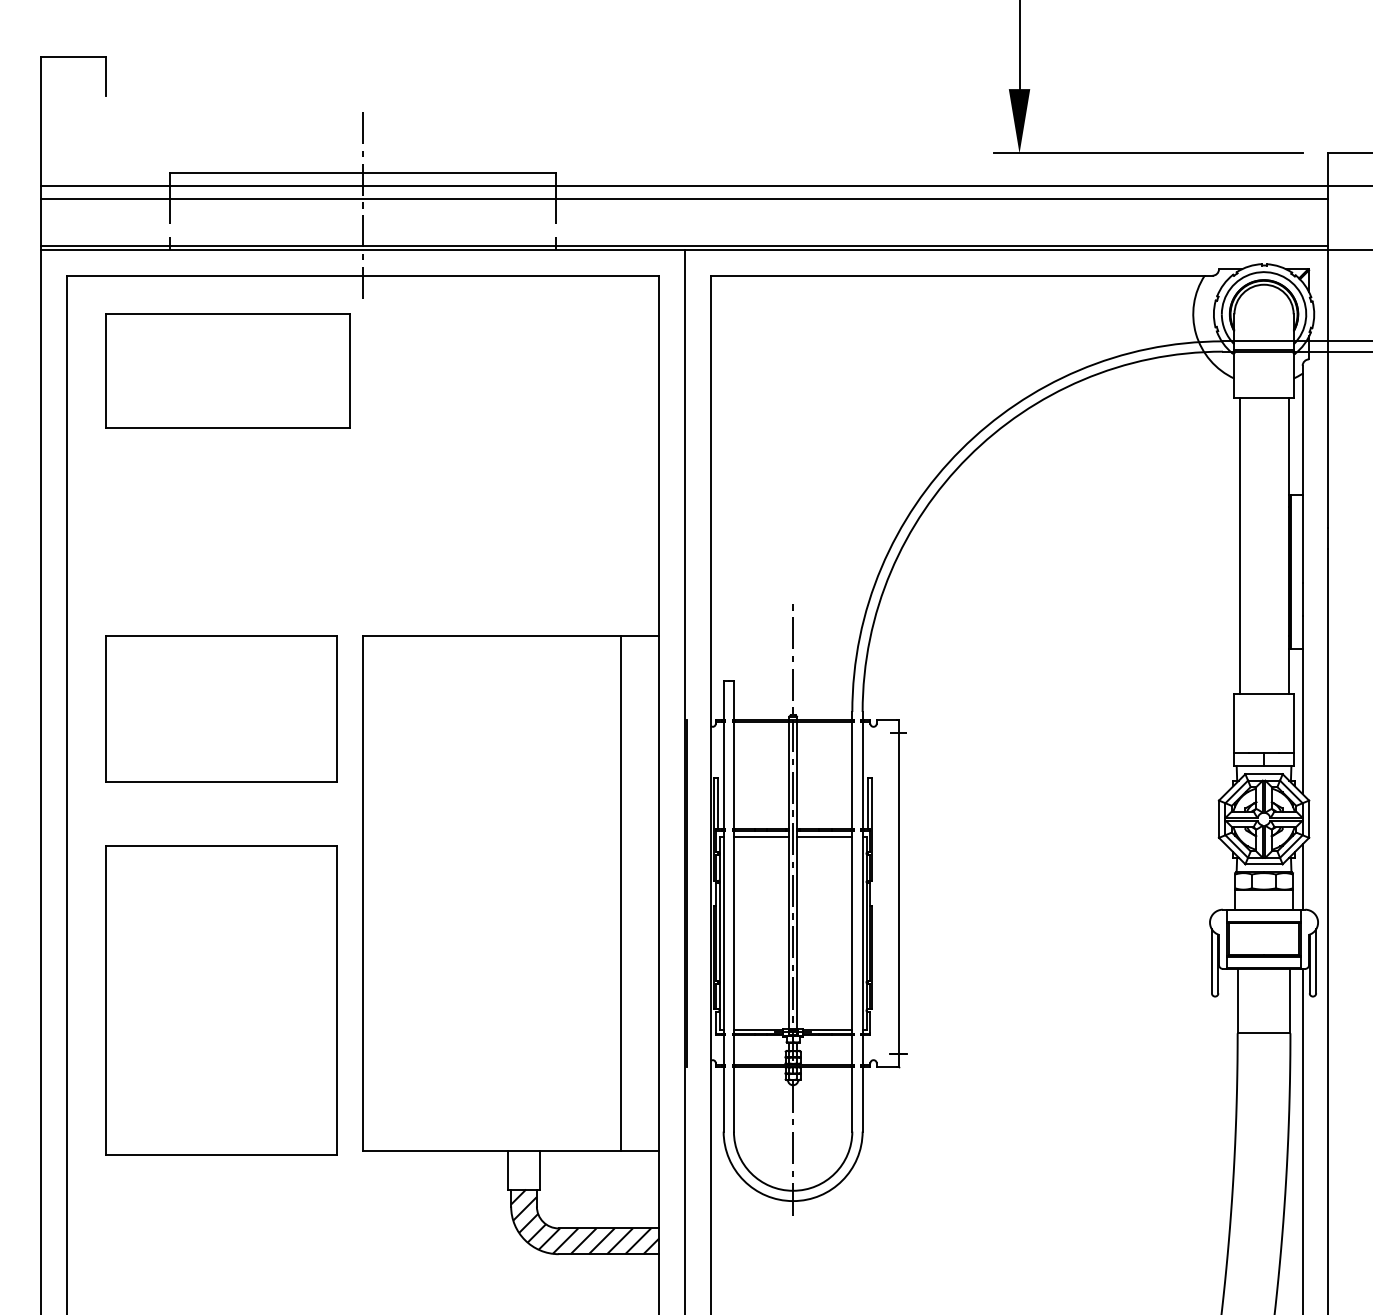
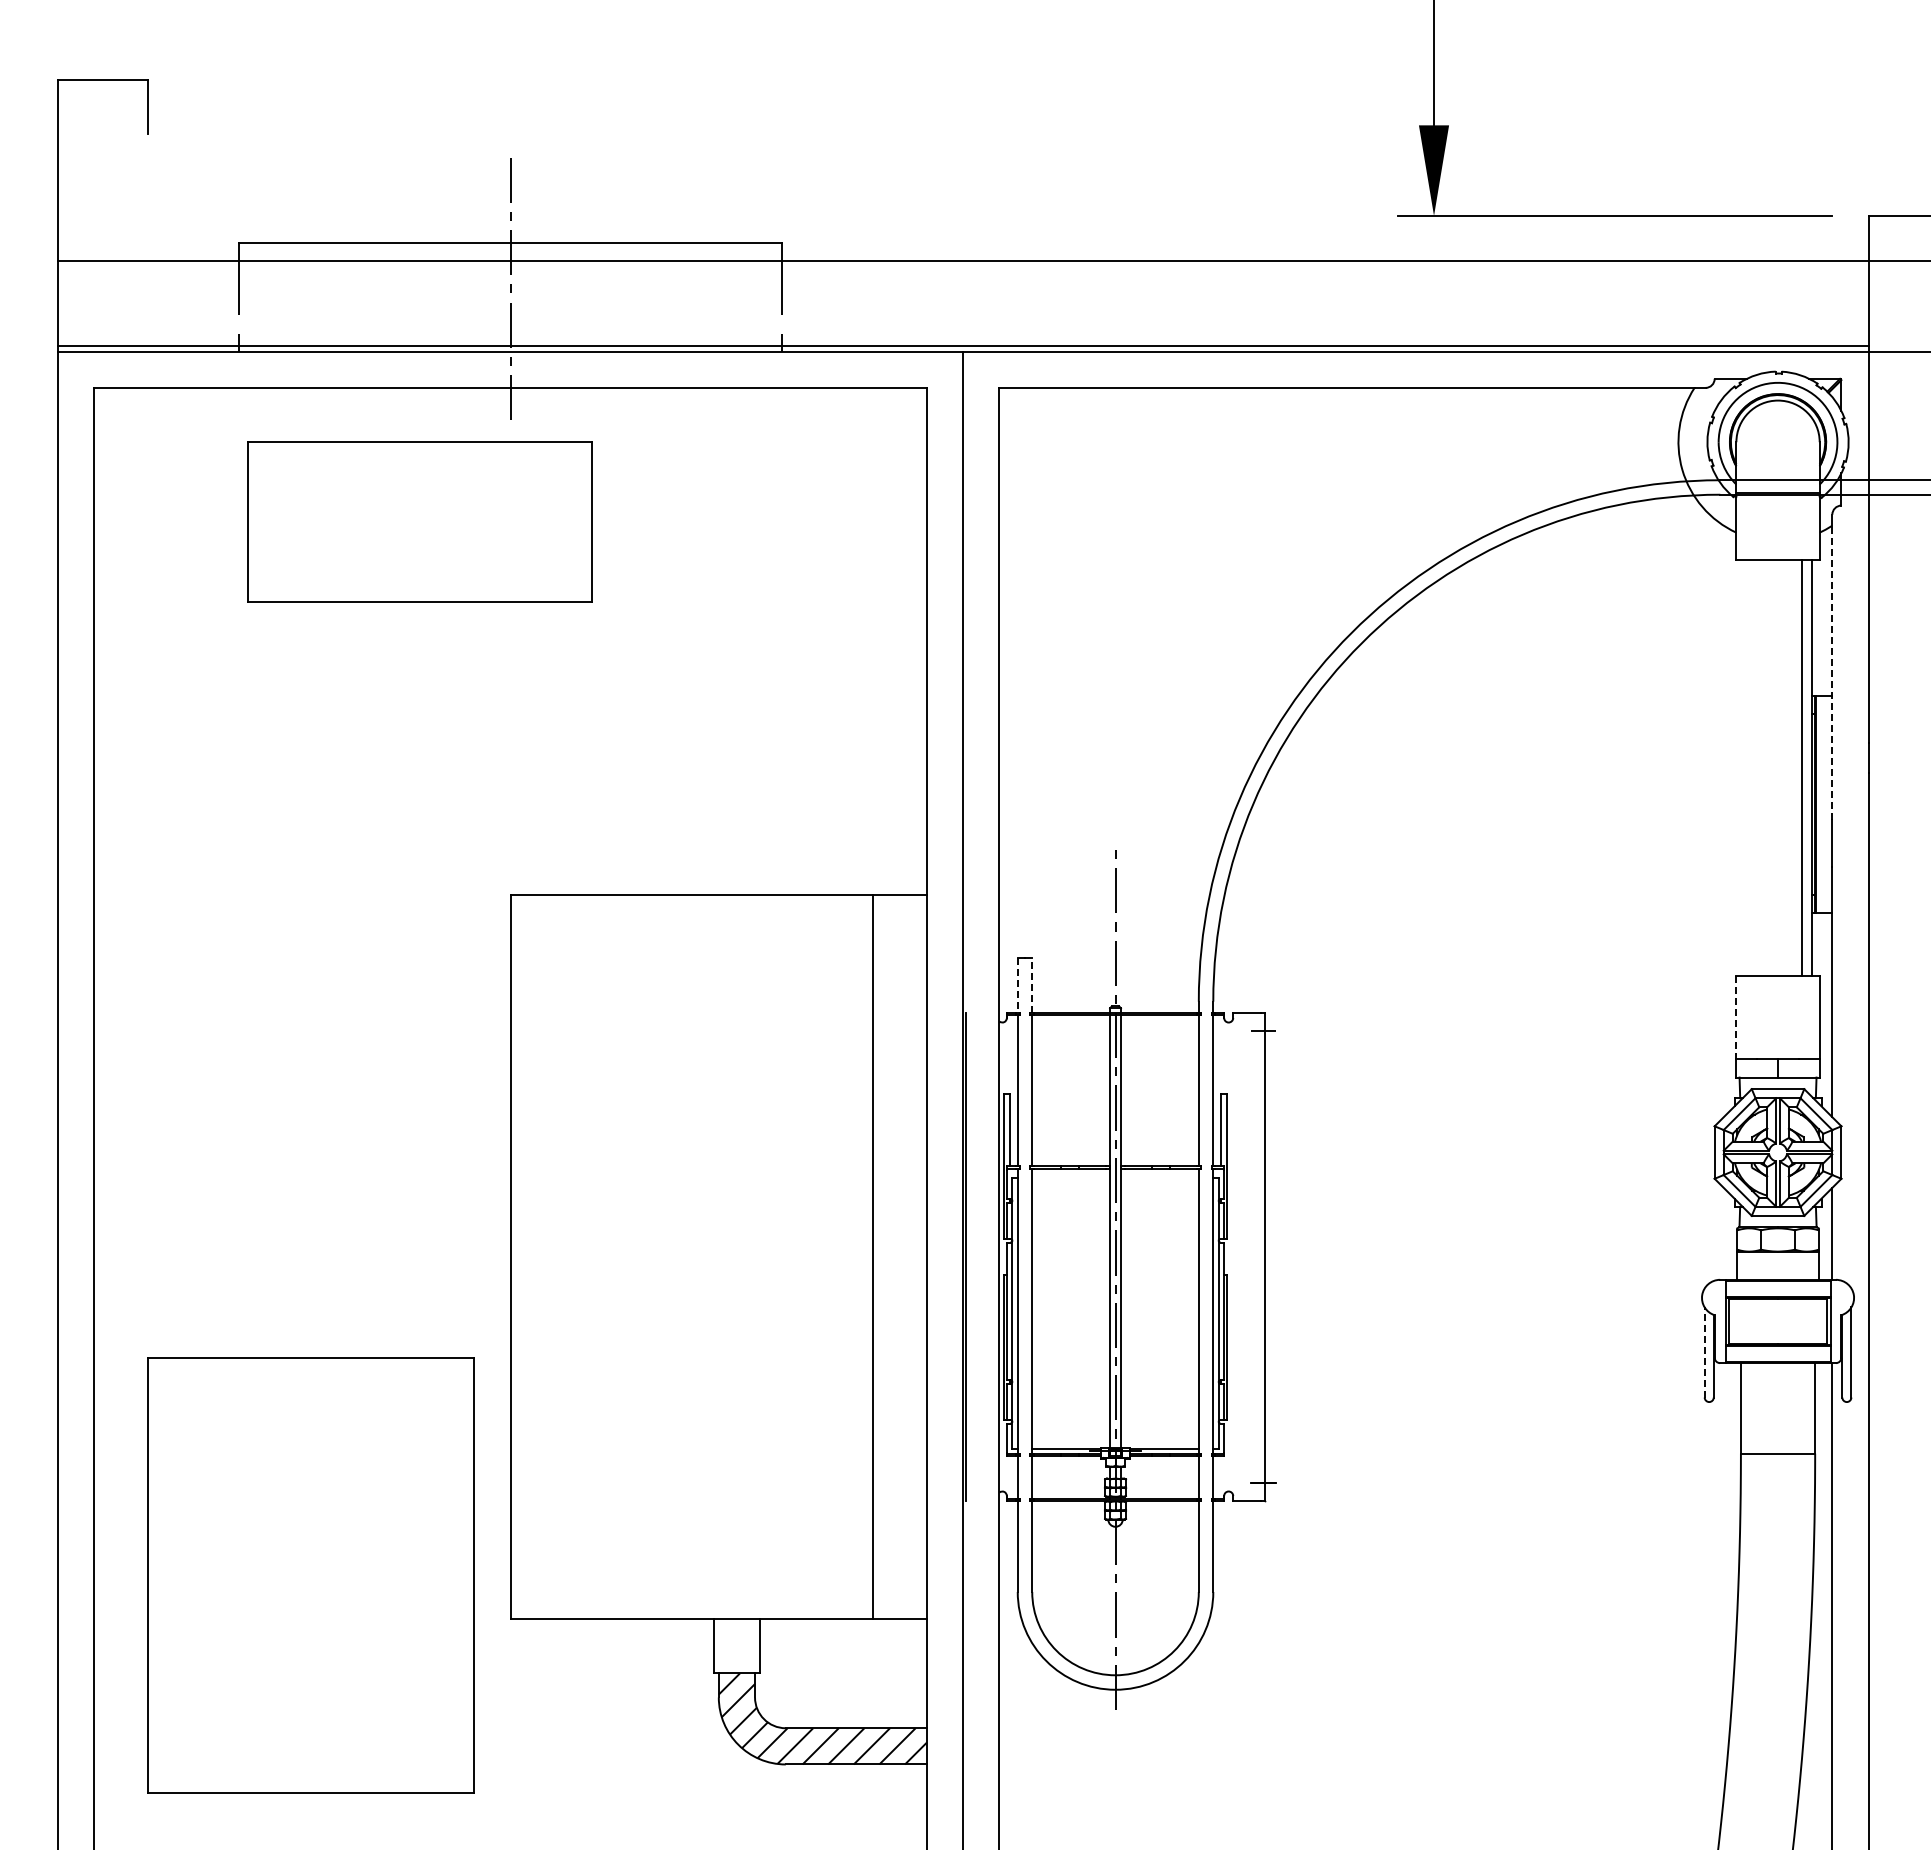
line: (684, 198) -> (962, 279), removed
part: (227, 370) -> (419, 521), moved
line: (1302, 478) -> (1832, 672), solid -> dashed
line: (1239, 545) -> (1801, 767), moved
line: (734, 699) -> (1032, 984), solid -> dashed
line: (723, 700) -> (1017, 985), solid -> dashed
part: (220, 708) -> (310, 996), removed
line: (1234, 723) -> (1736, 1017), solid -> dashed
line: (761, 836) -> (1071, 1177), removed
line: (824, 836) -> (1159, 1177), removed
line: (1211, 961) -> (1704, 1352), solid -> dashed
part: (220, 1000) -> (310, 1575), moved

